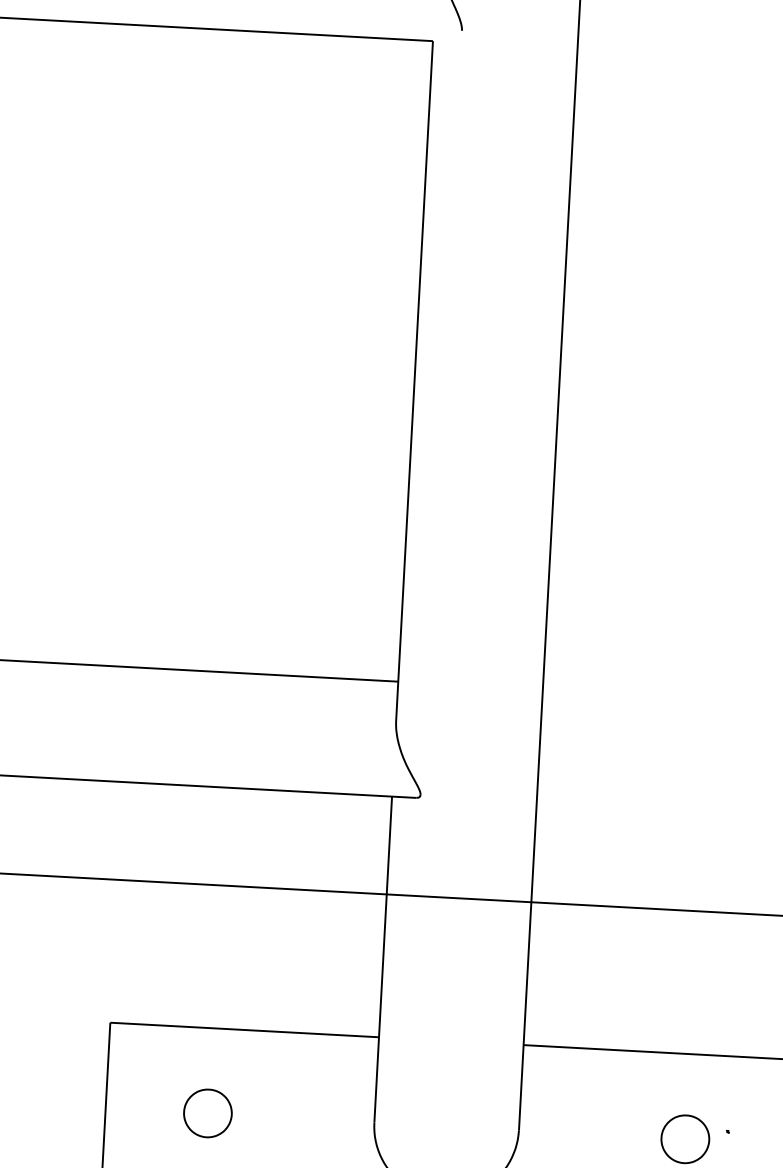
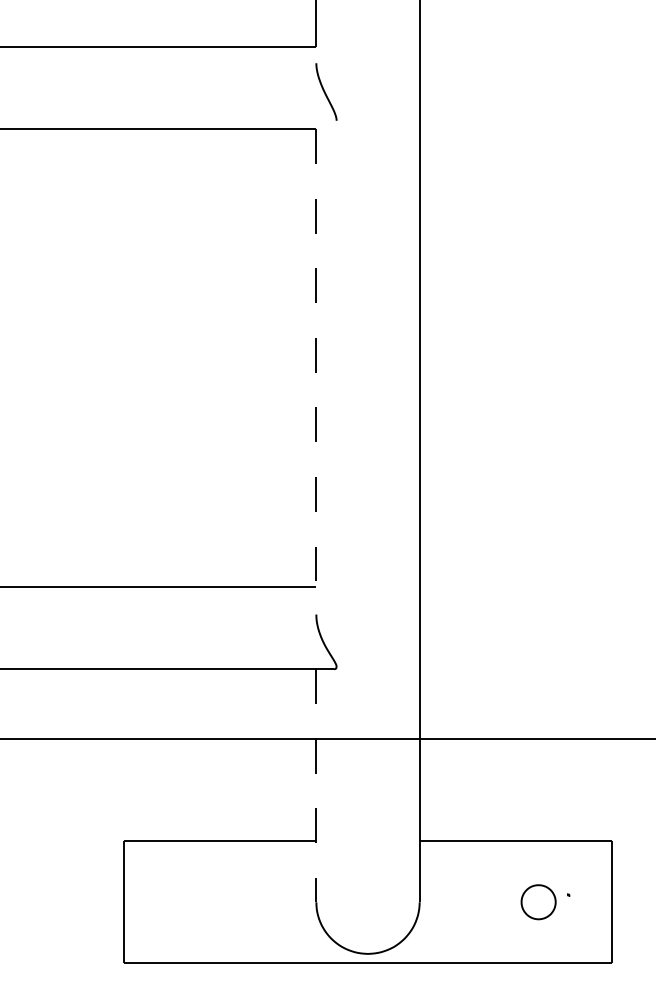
line: (414, 379) -> (316, 371), solid -> dashed
line: (383, 960) -> (316, 786), solid -> dashed
part: (208, 1113) -> (197, 902), removed

